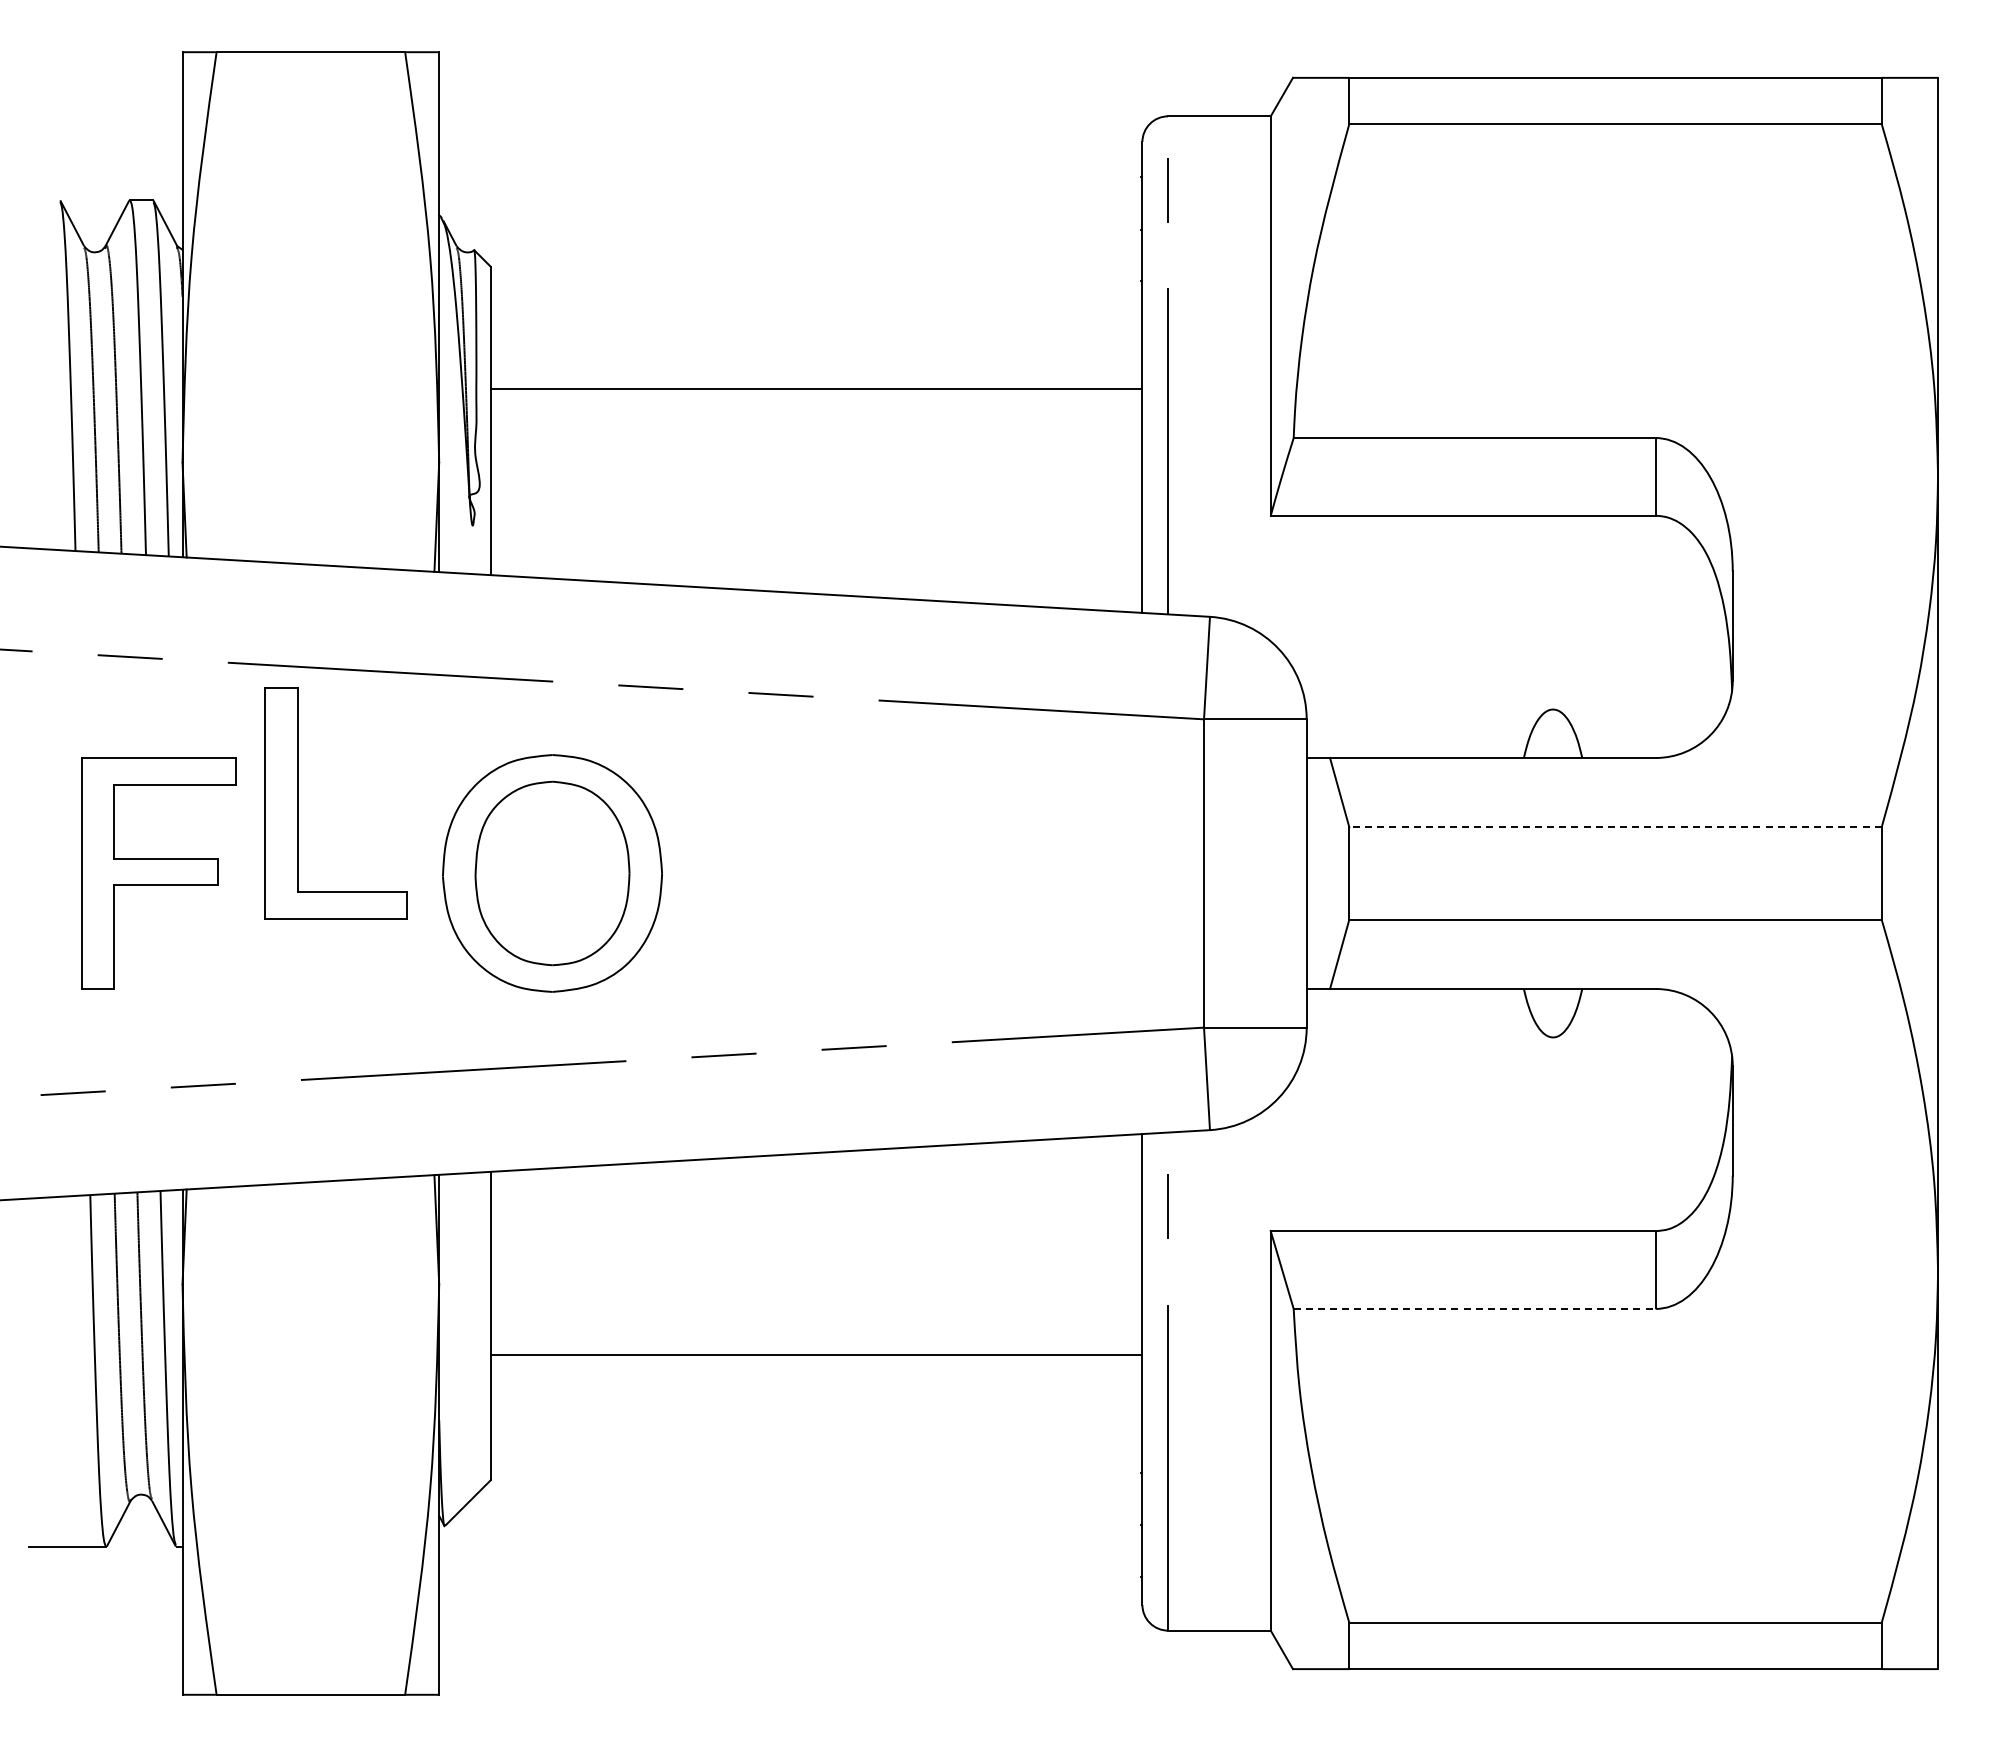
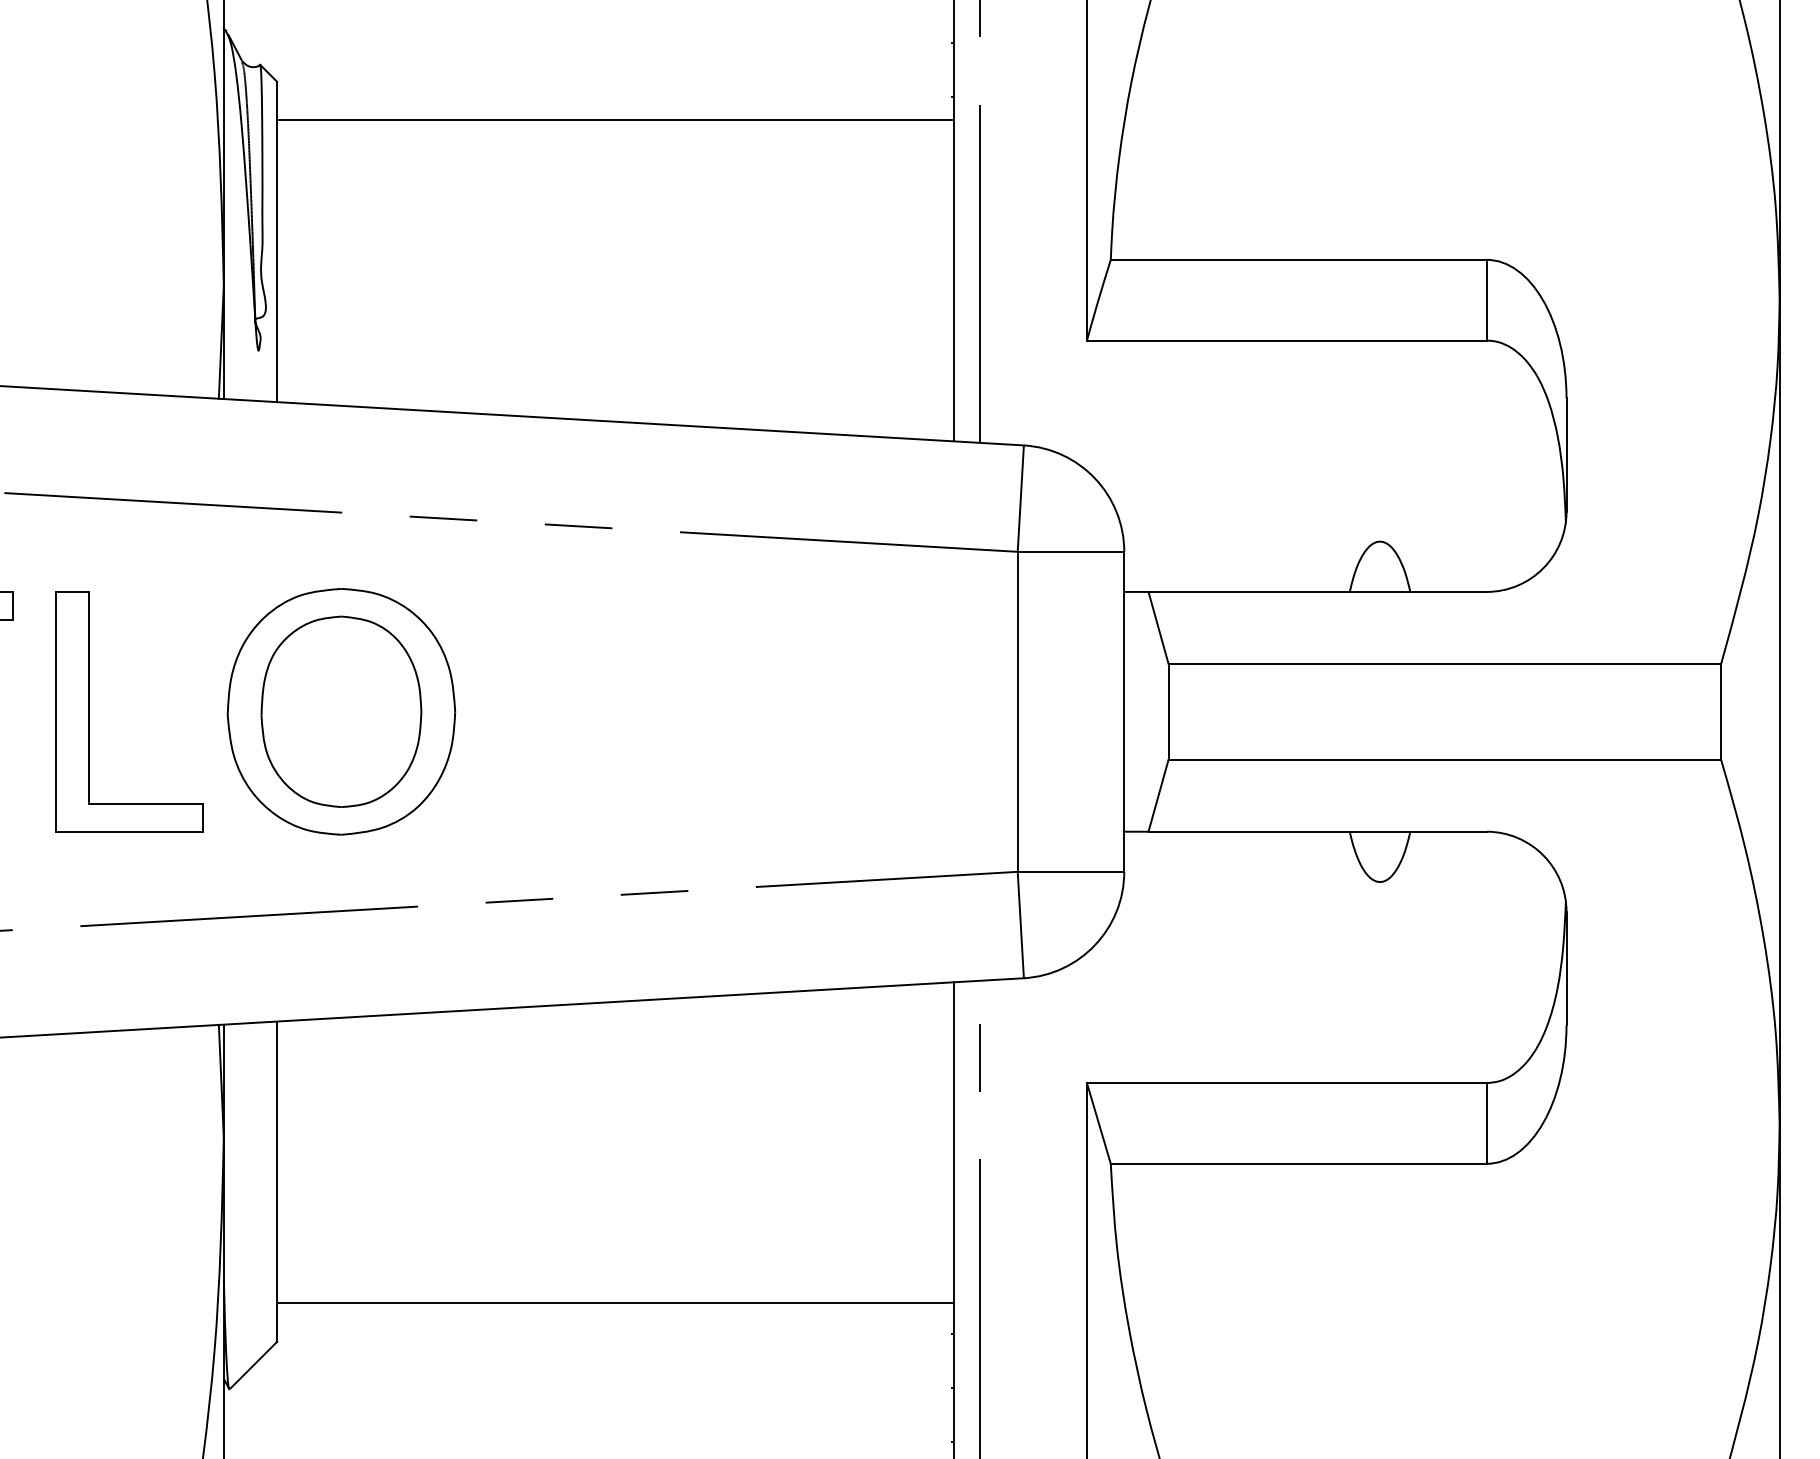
line: (816, 388) -> (615, 120), moved
part: (298, 803) -> (90, 711), moved
line: (1615, 827) -> (1444, 664), dashed -> solid
line: (1475, 1308) -> (1299, 1163), dashed -> solid
line: (816, 1355) -> (615, 1303), moved

